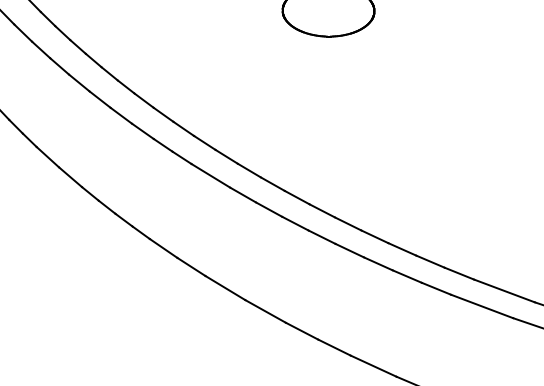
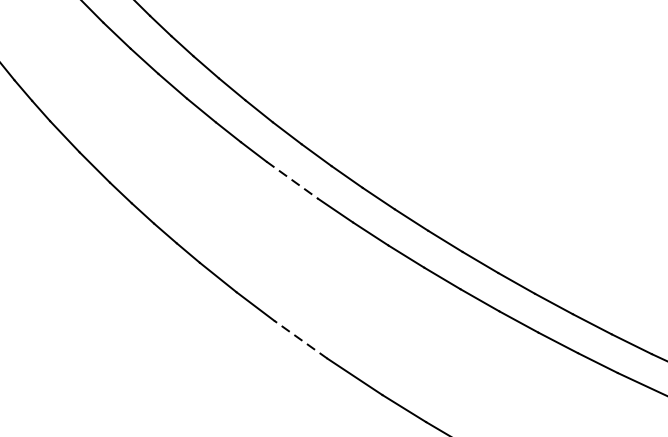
line: (210, 175) -> (291, 179), solid -> dashed
line: (224, 287) -> (299, 338), solid -> dashed

